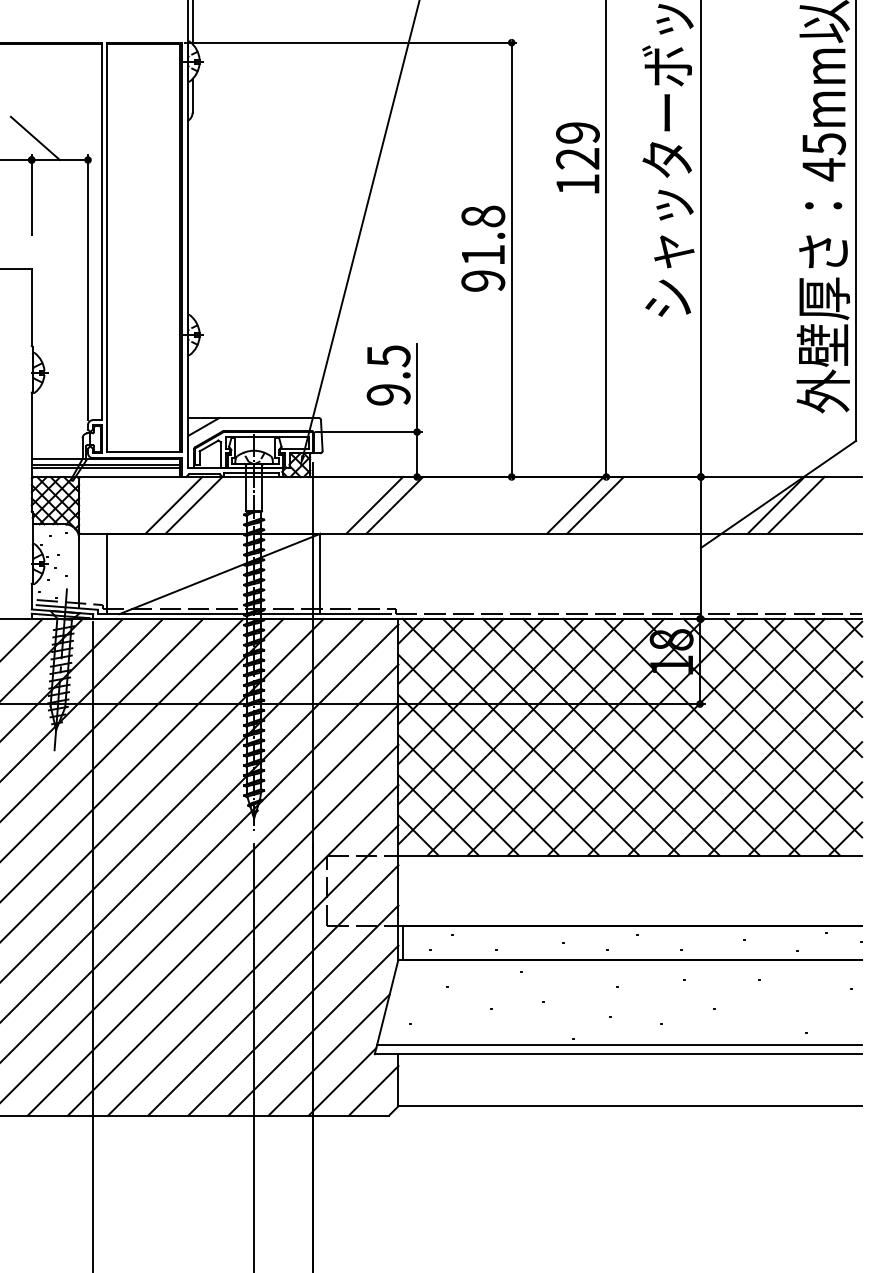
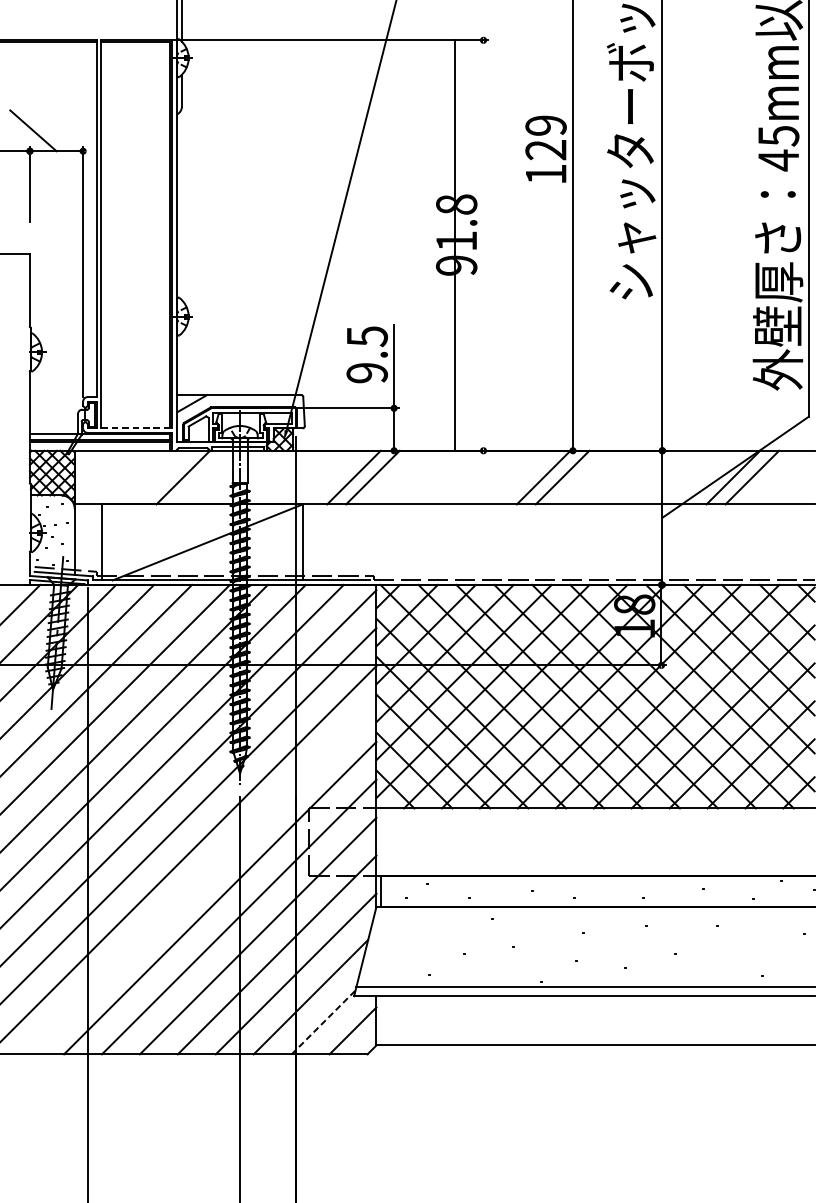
line: (511, 259) -> (454, 245), moved
line: (145, 452) -> (137, 427), solid -> dashed
line: (173, 505) -> (163, 477), removed
line: (212, 929) -> (200, 878), removed
line: (342, 1081) -> (323, 1022), solid -> dashed

